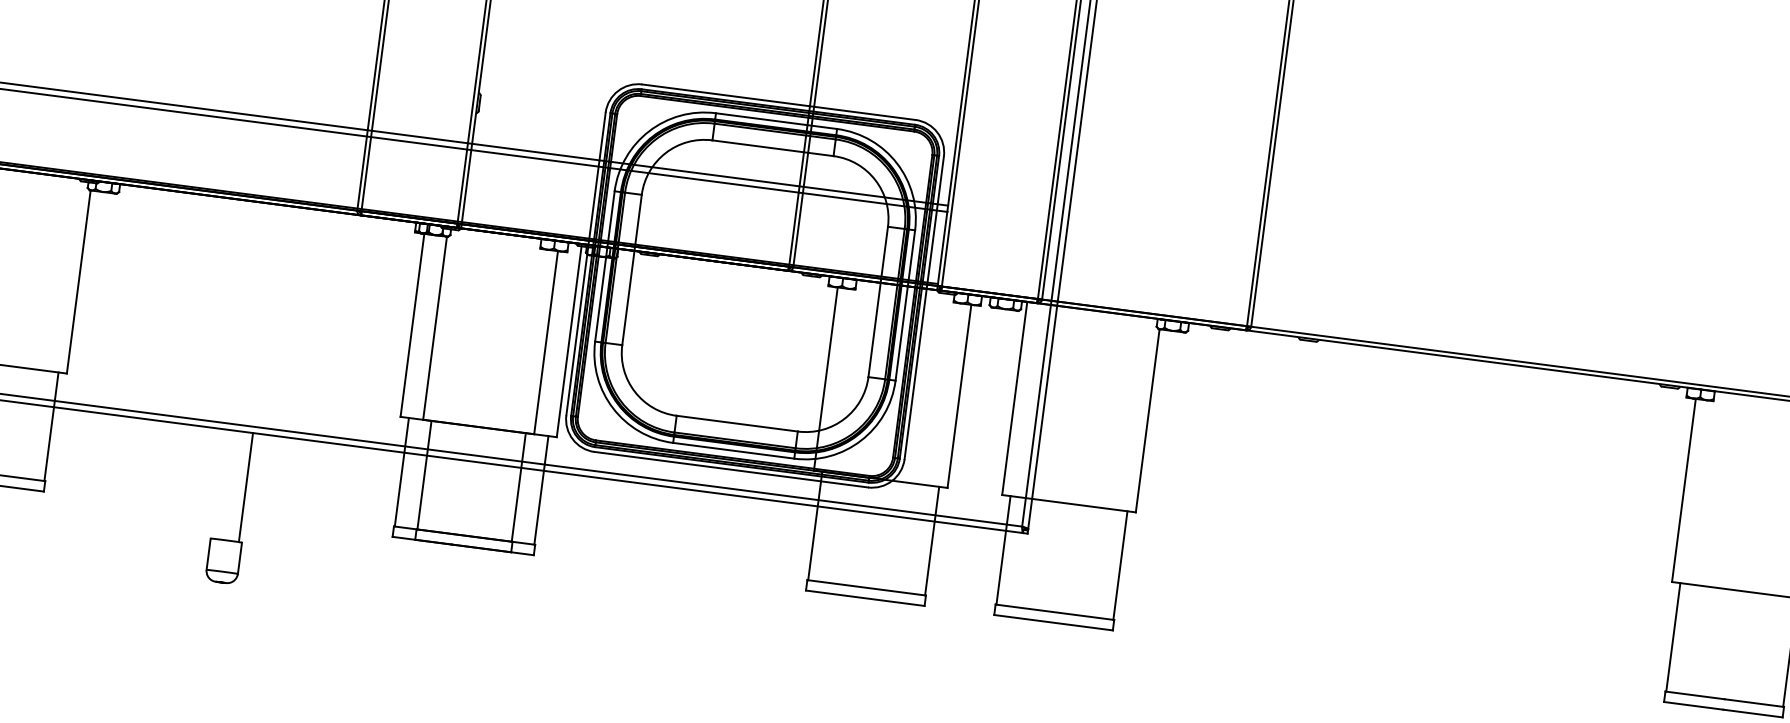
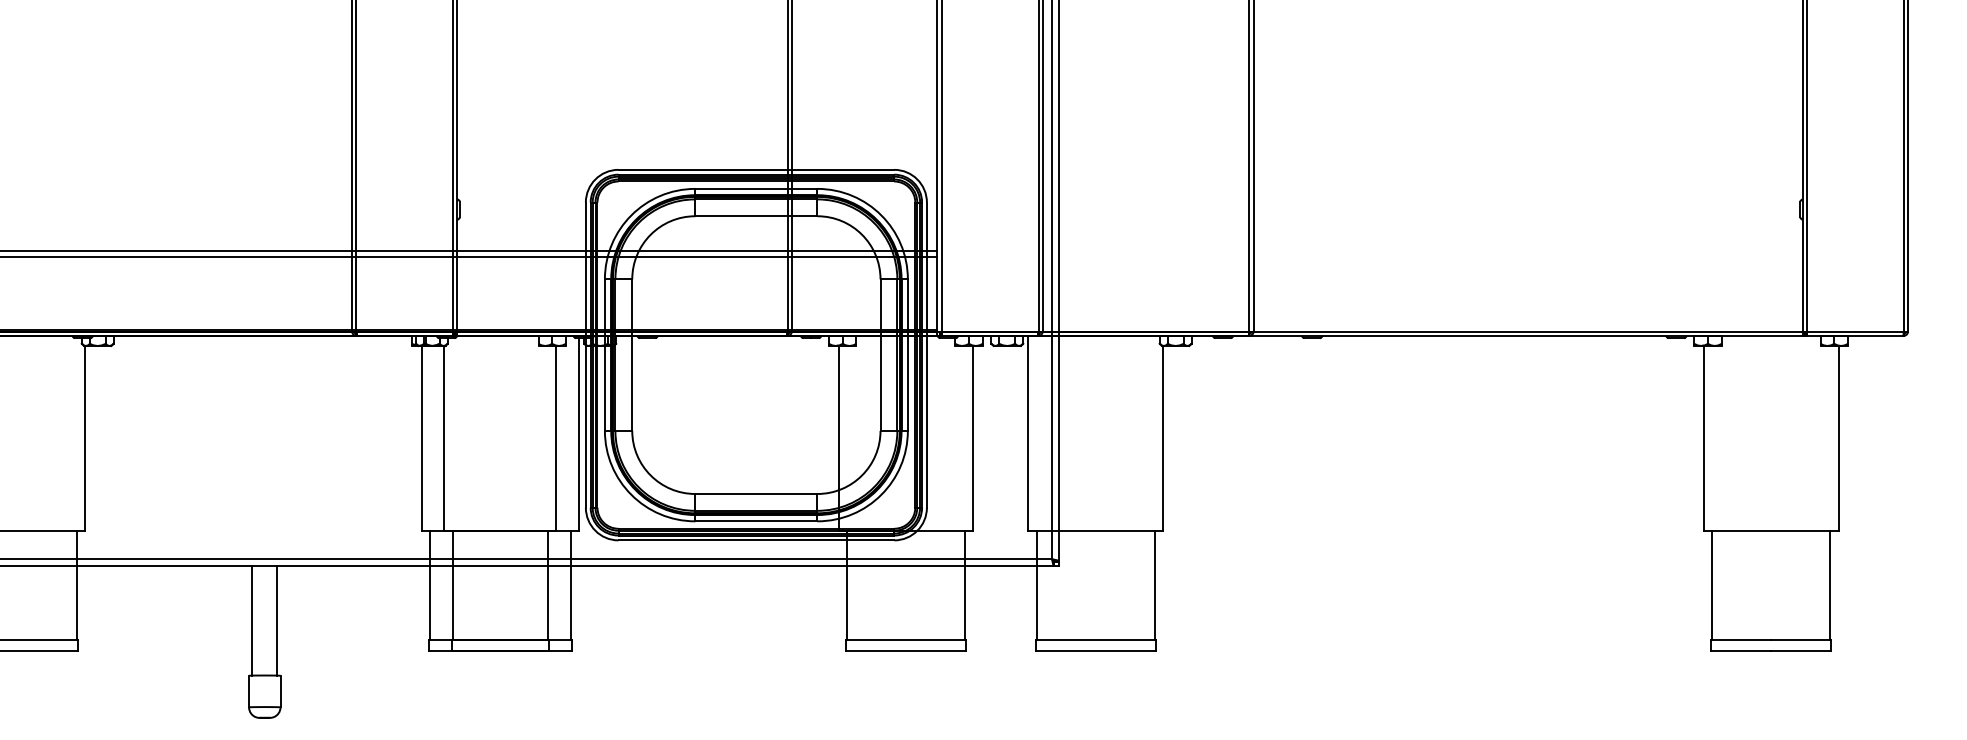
line: (221, 484) -> (252, 620), added

